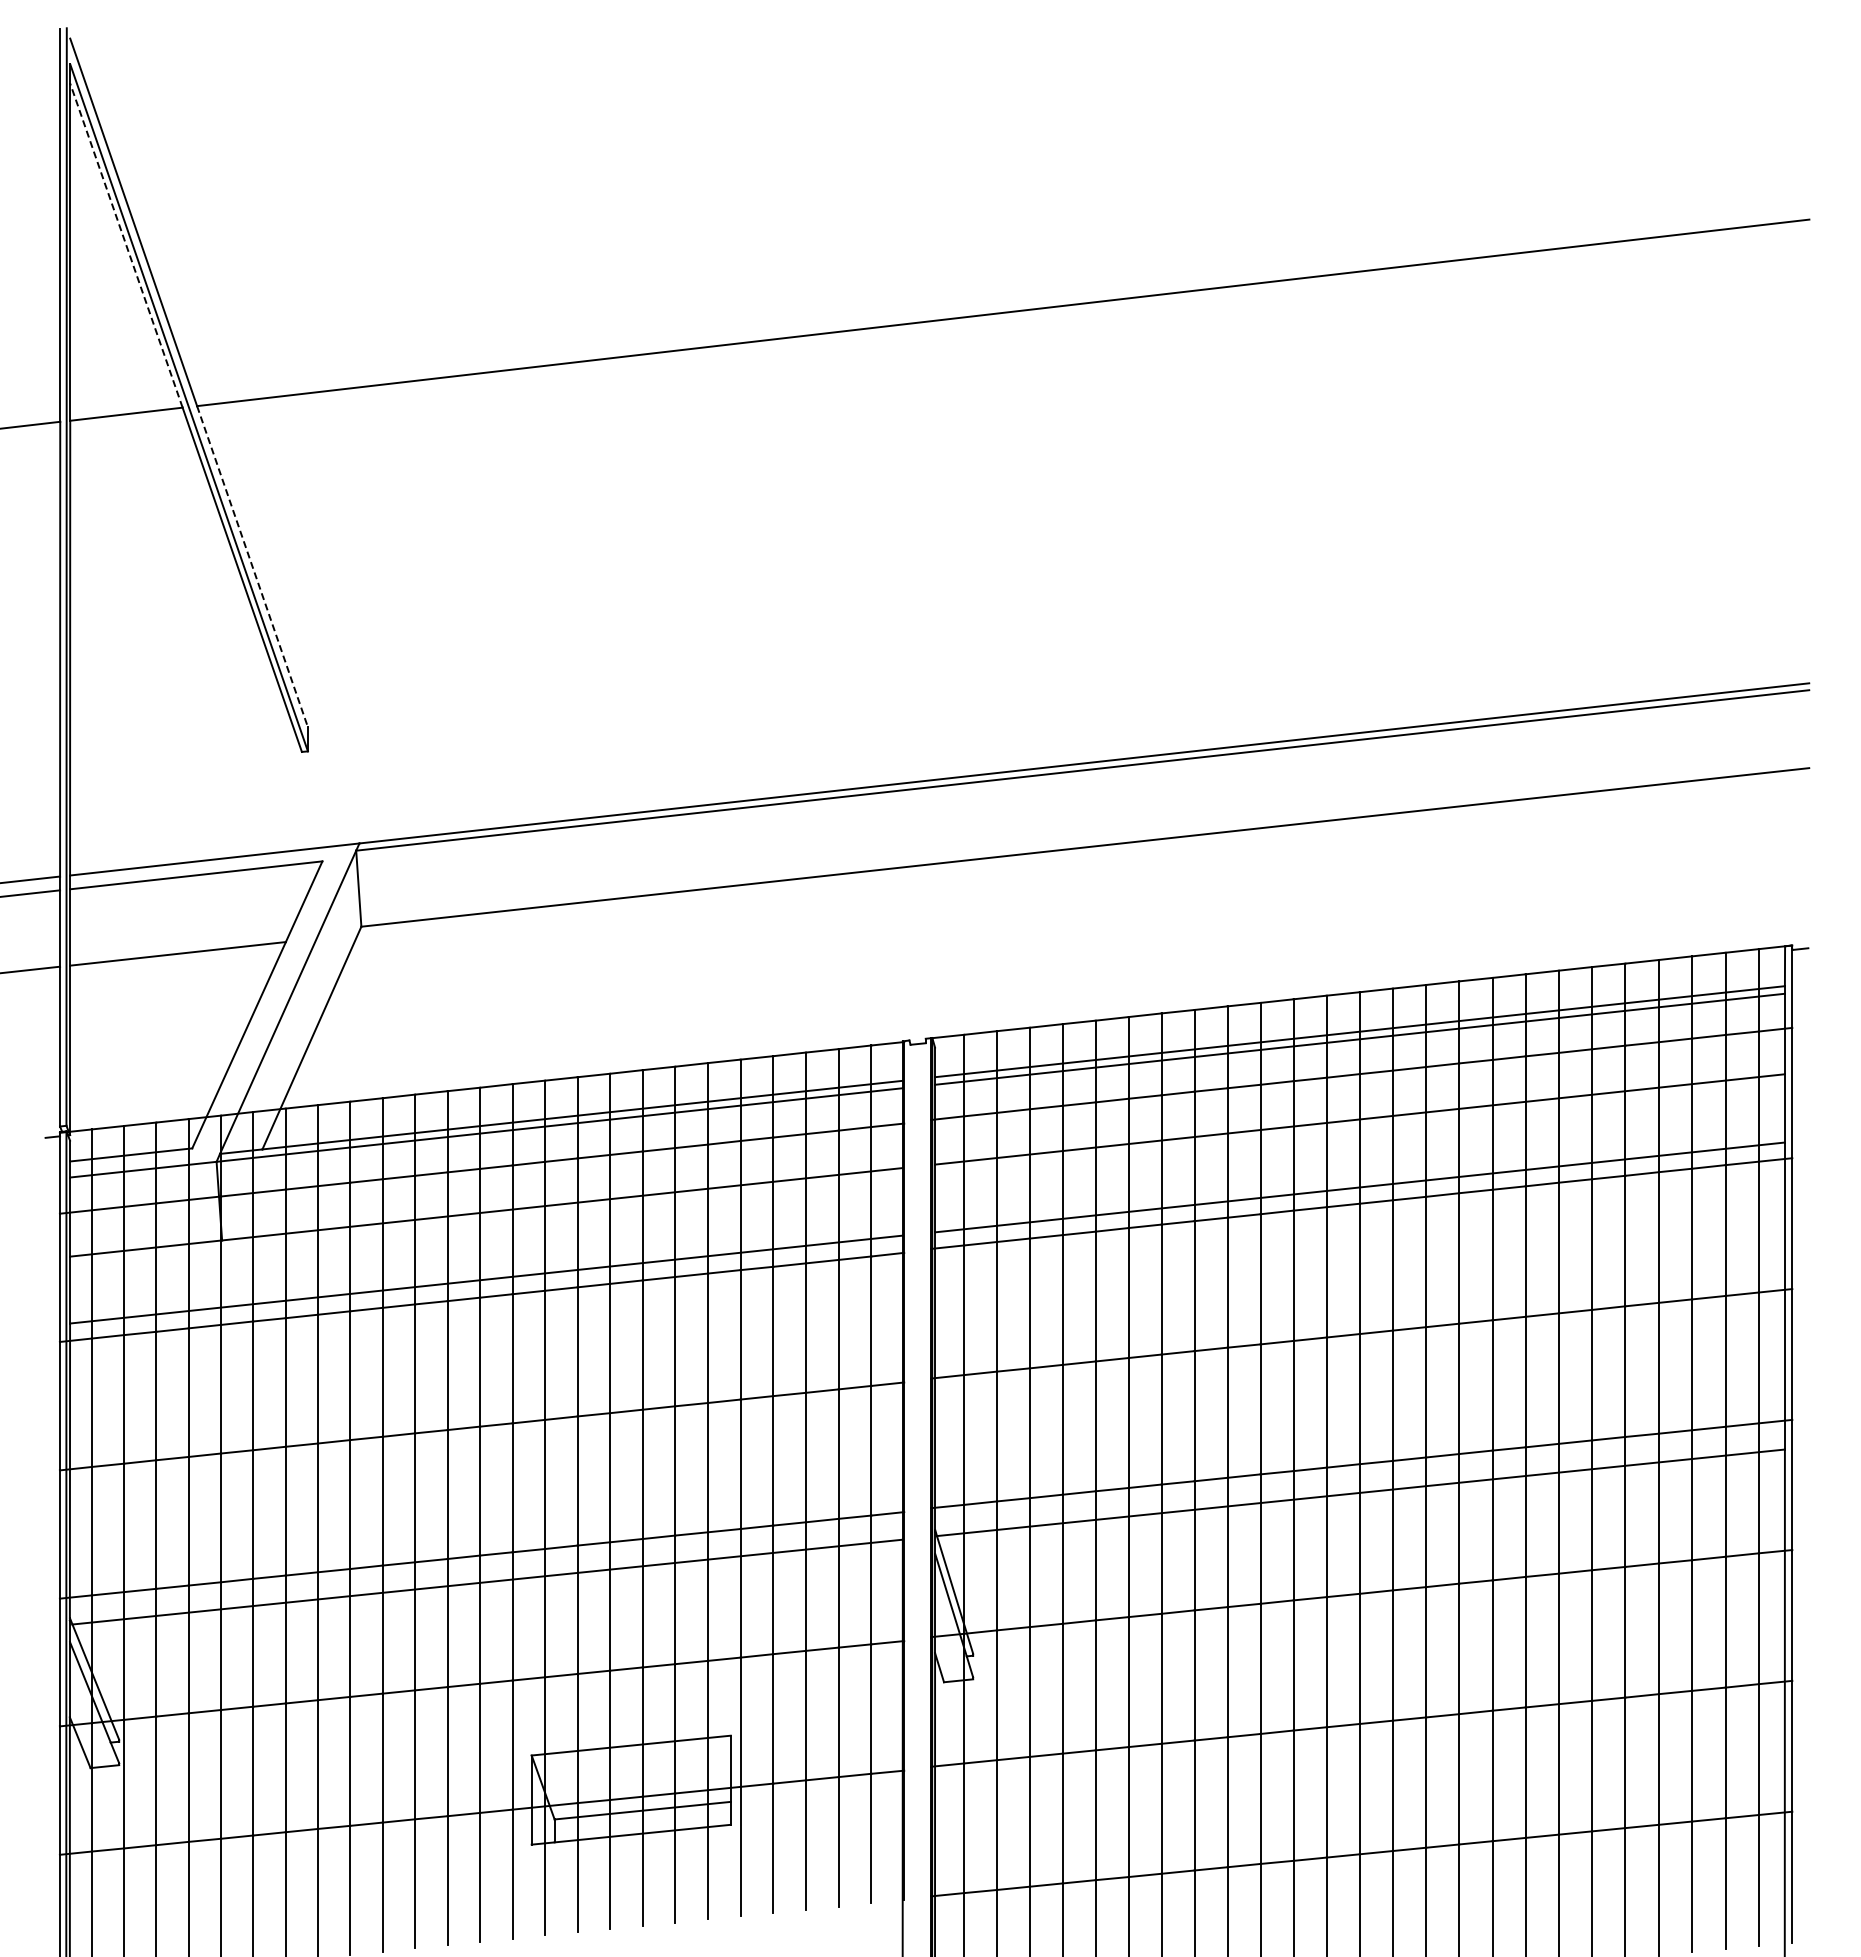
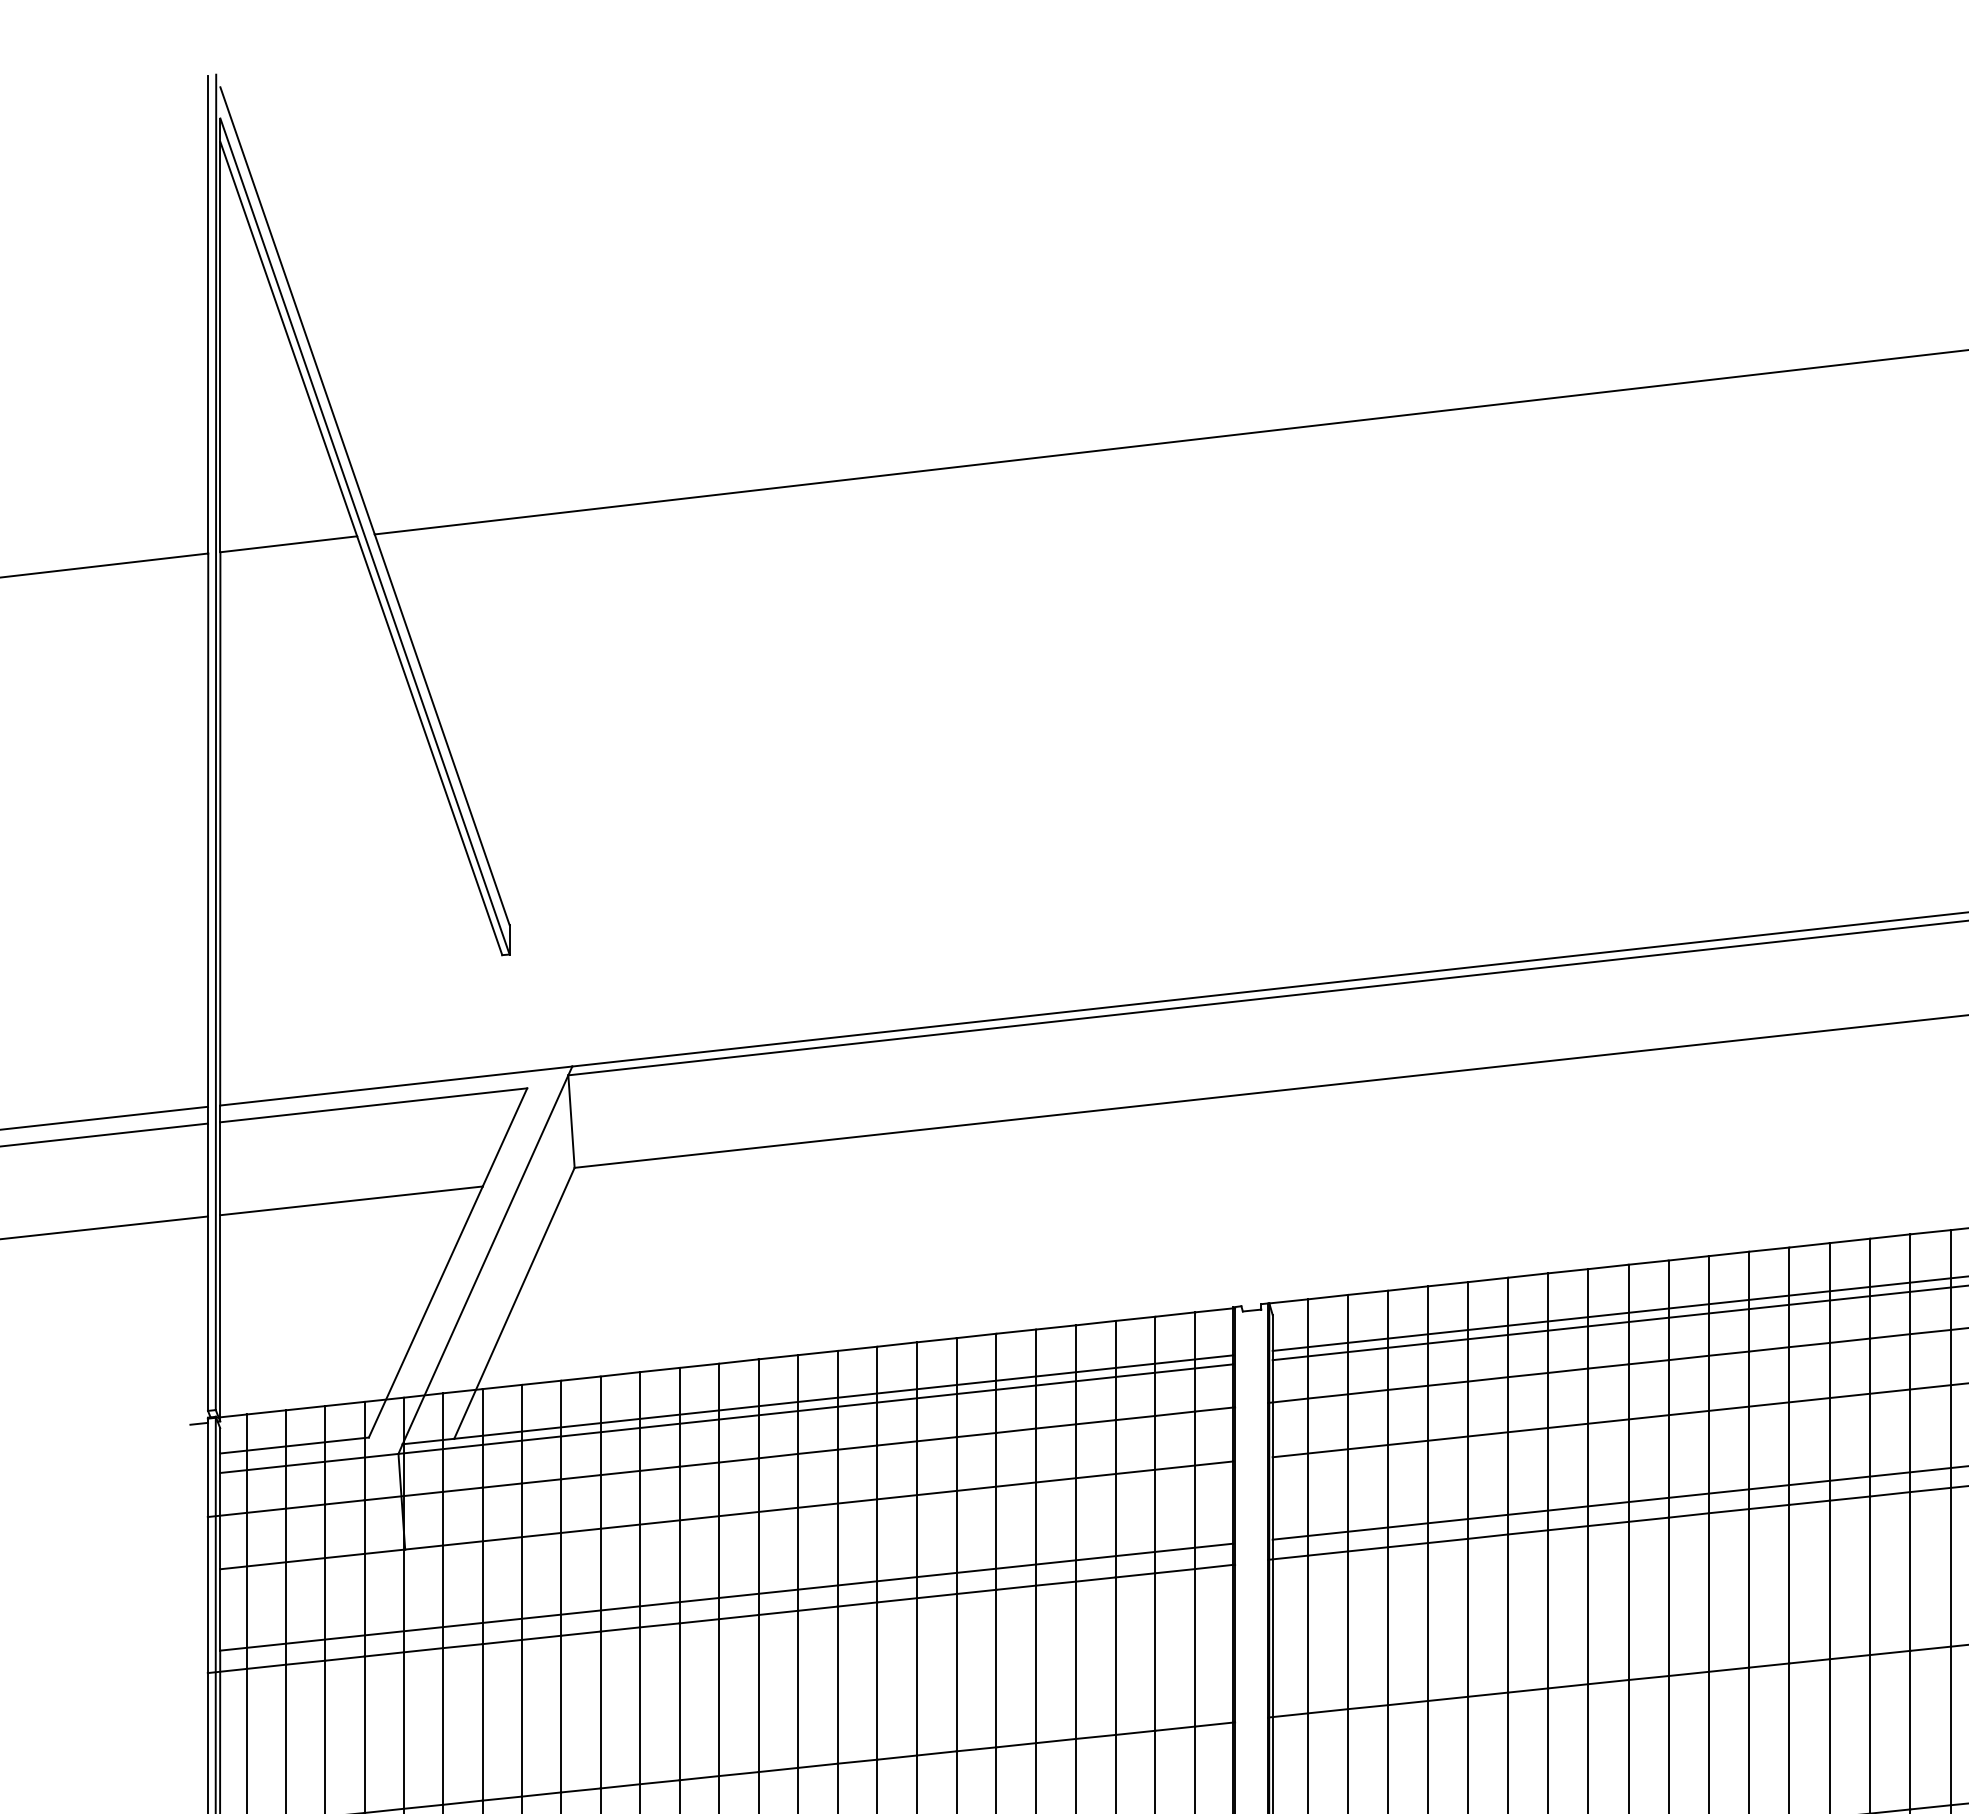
line: (126, 245) -> (288, 338), dashed -> solid
line: (252, 566) -> (442, 729), dashed -> solid

